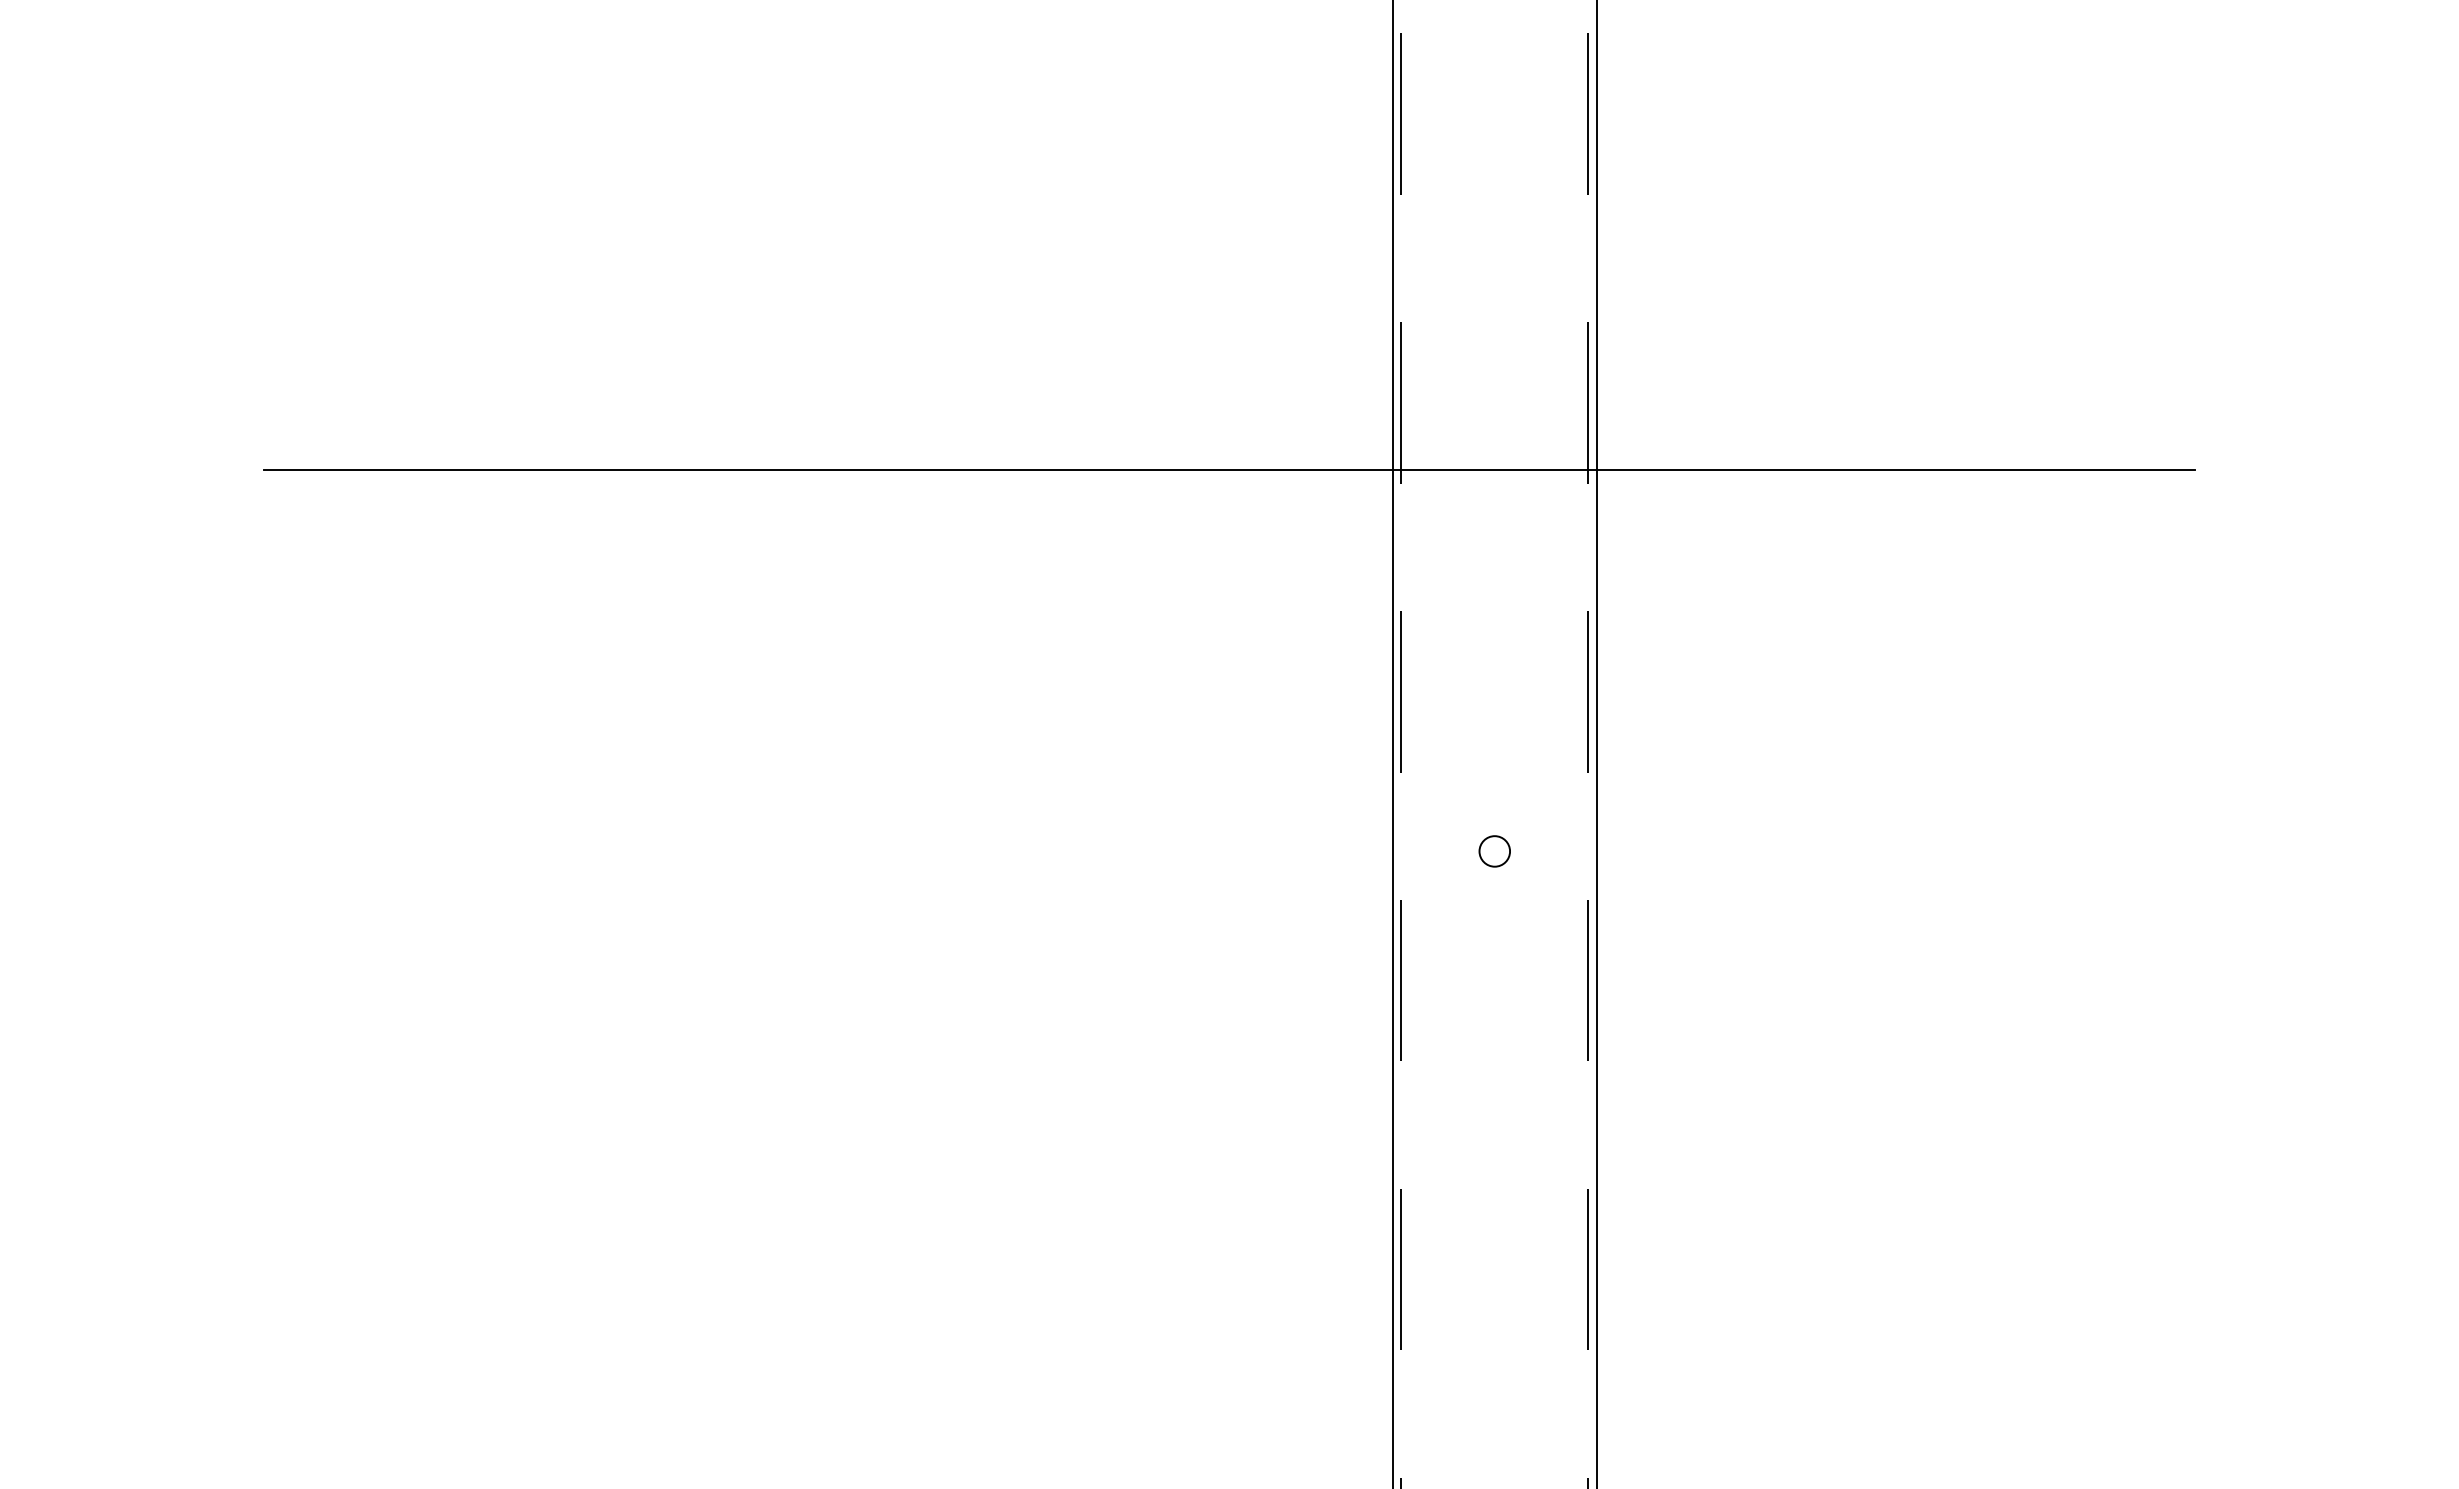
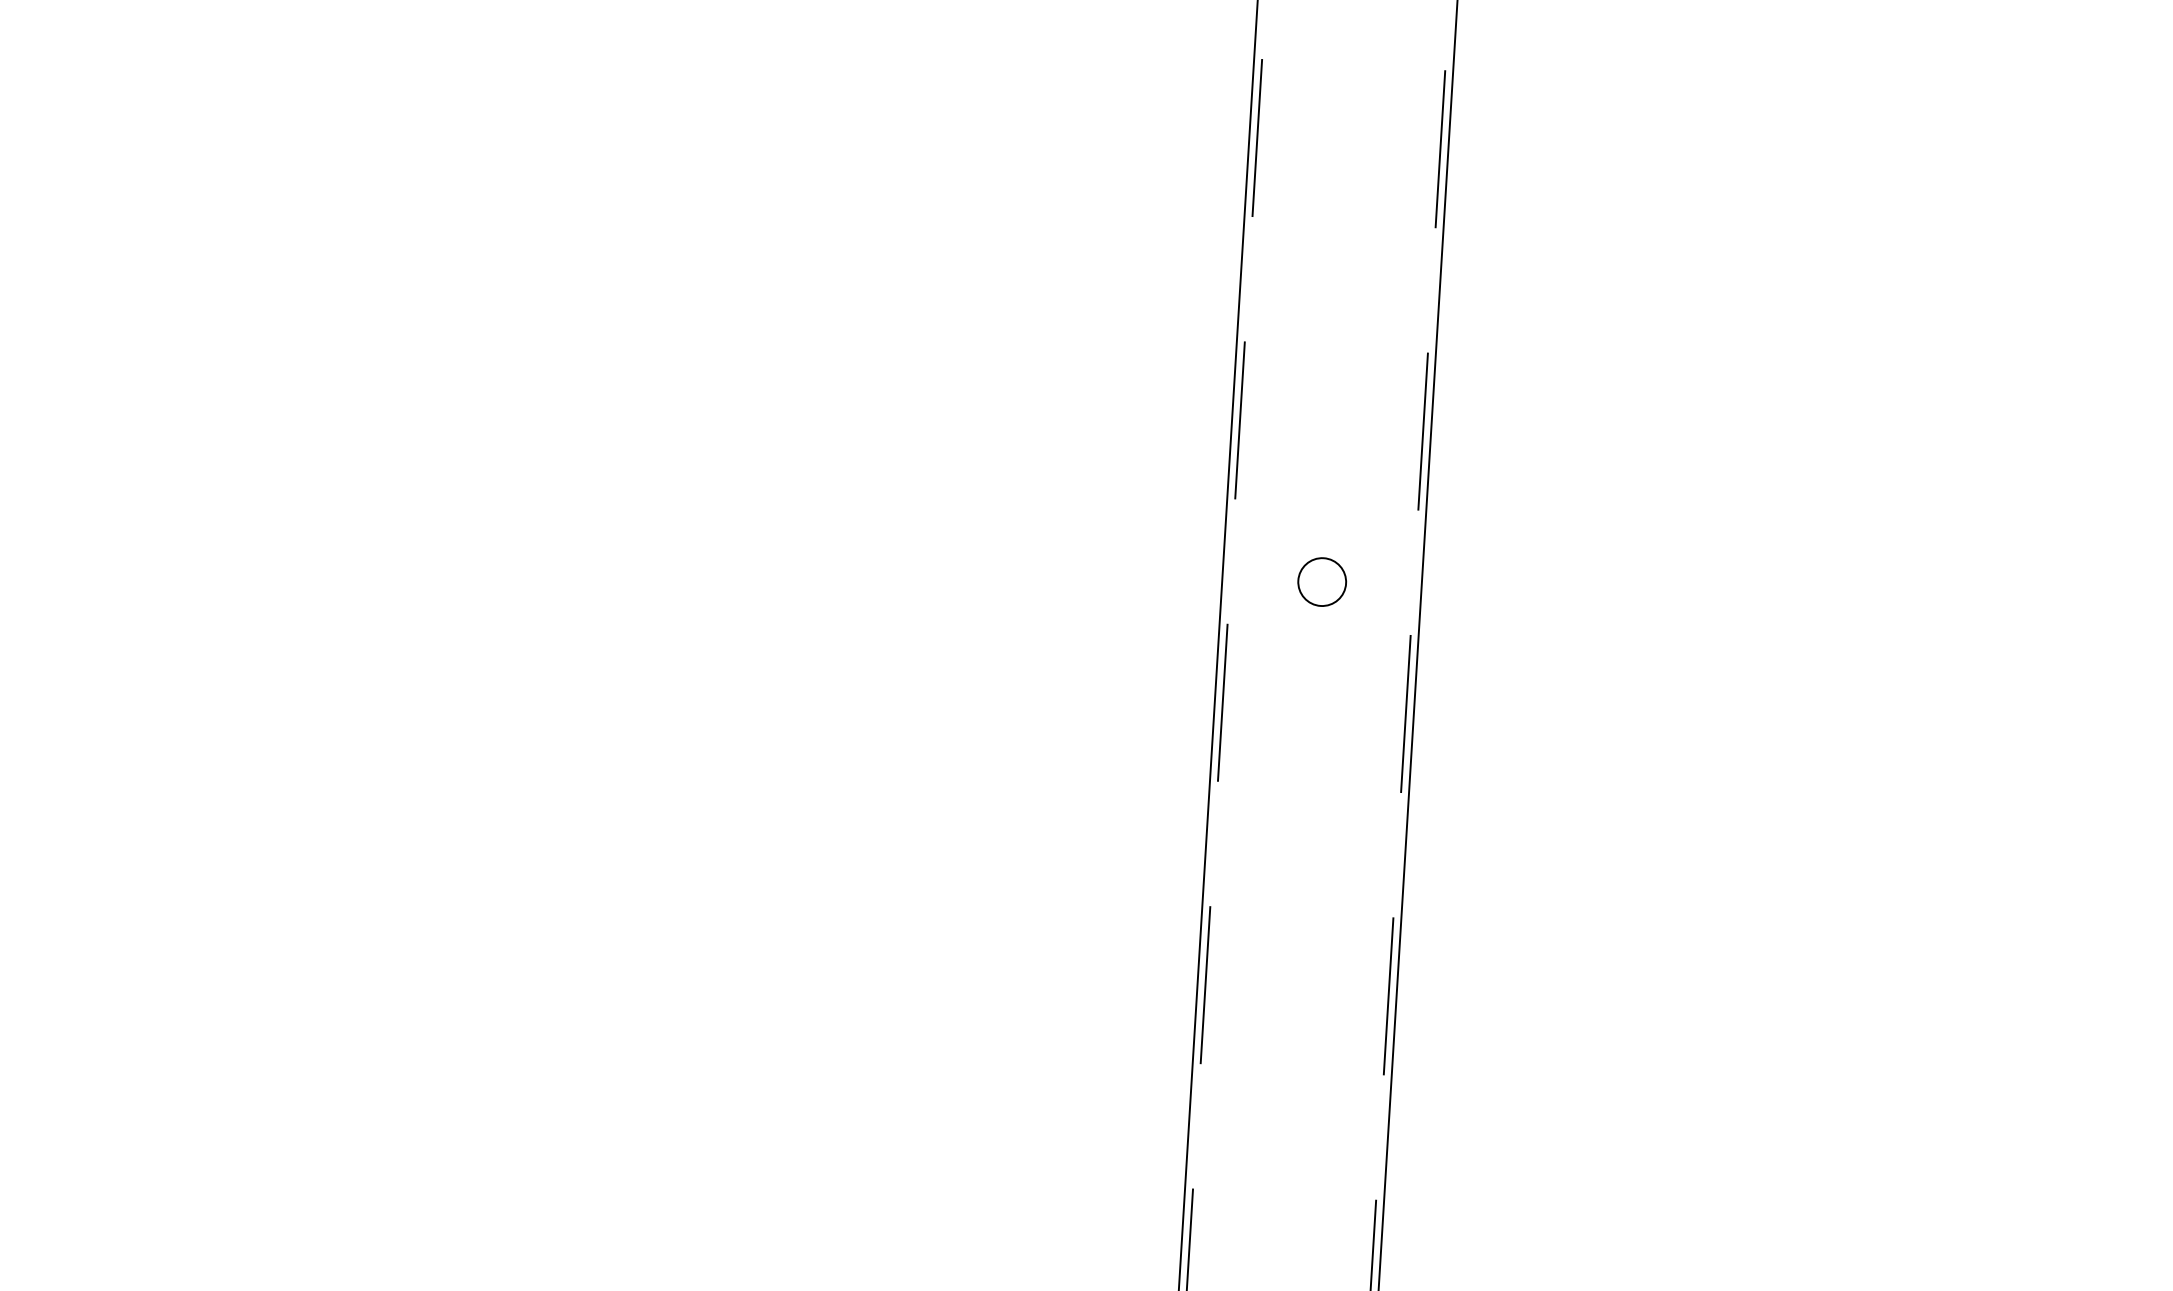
line: (1229, 469) -> (1085, 193), removed
circle: (1494, 851) -> (1321, 582), size x1.6

